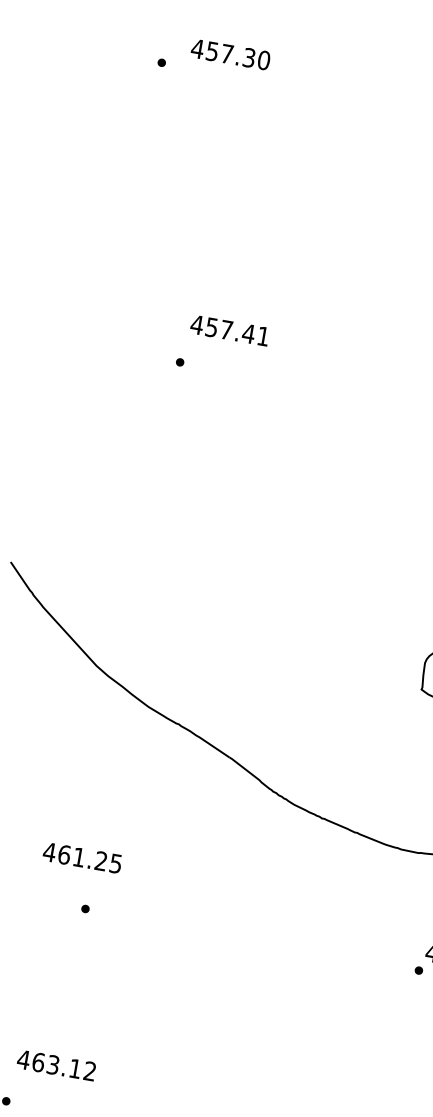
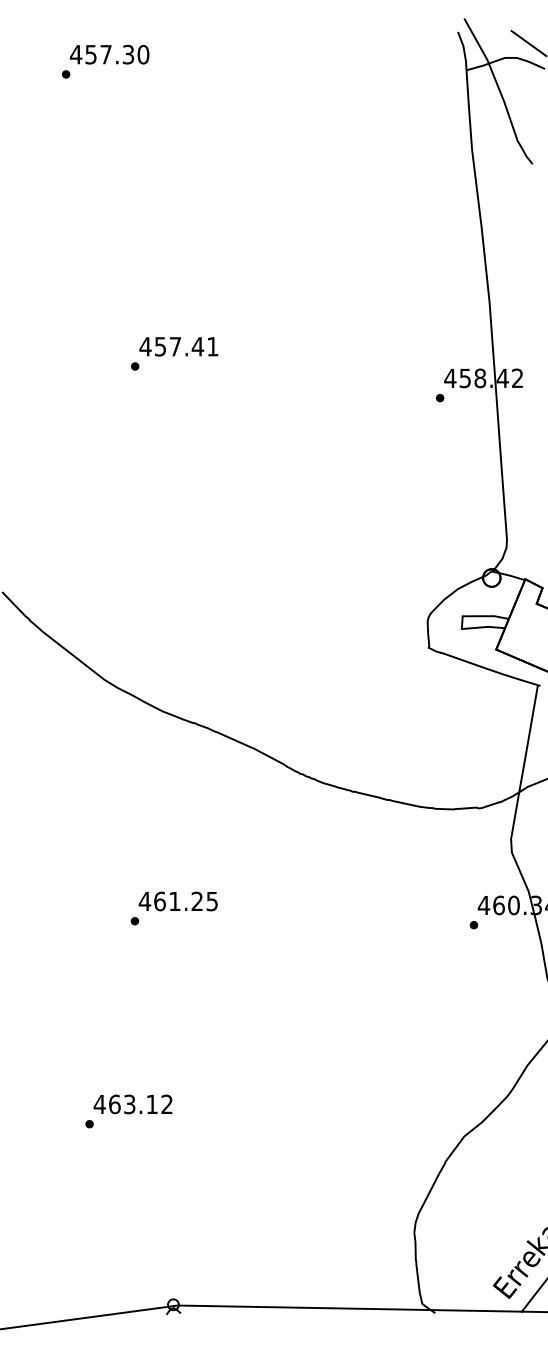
text: (230, 54) -> (109, 54), moved
text: (229, 330) -> (178, 346), moved
text: (81, 857) -> (177, 901), moved
text: (55, 1065) -> (132, 1104), moved

